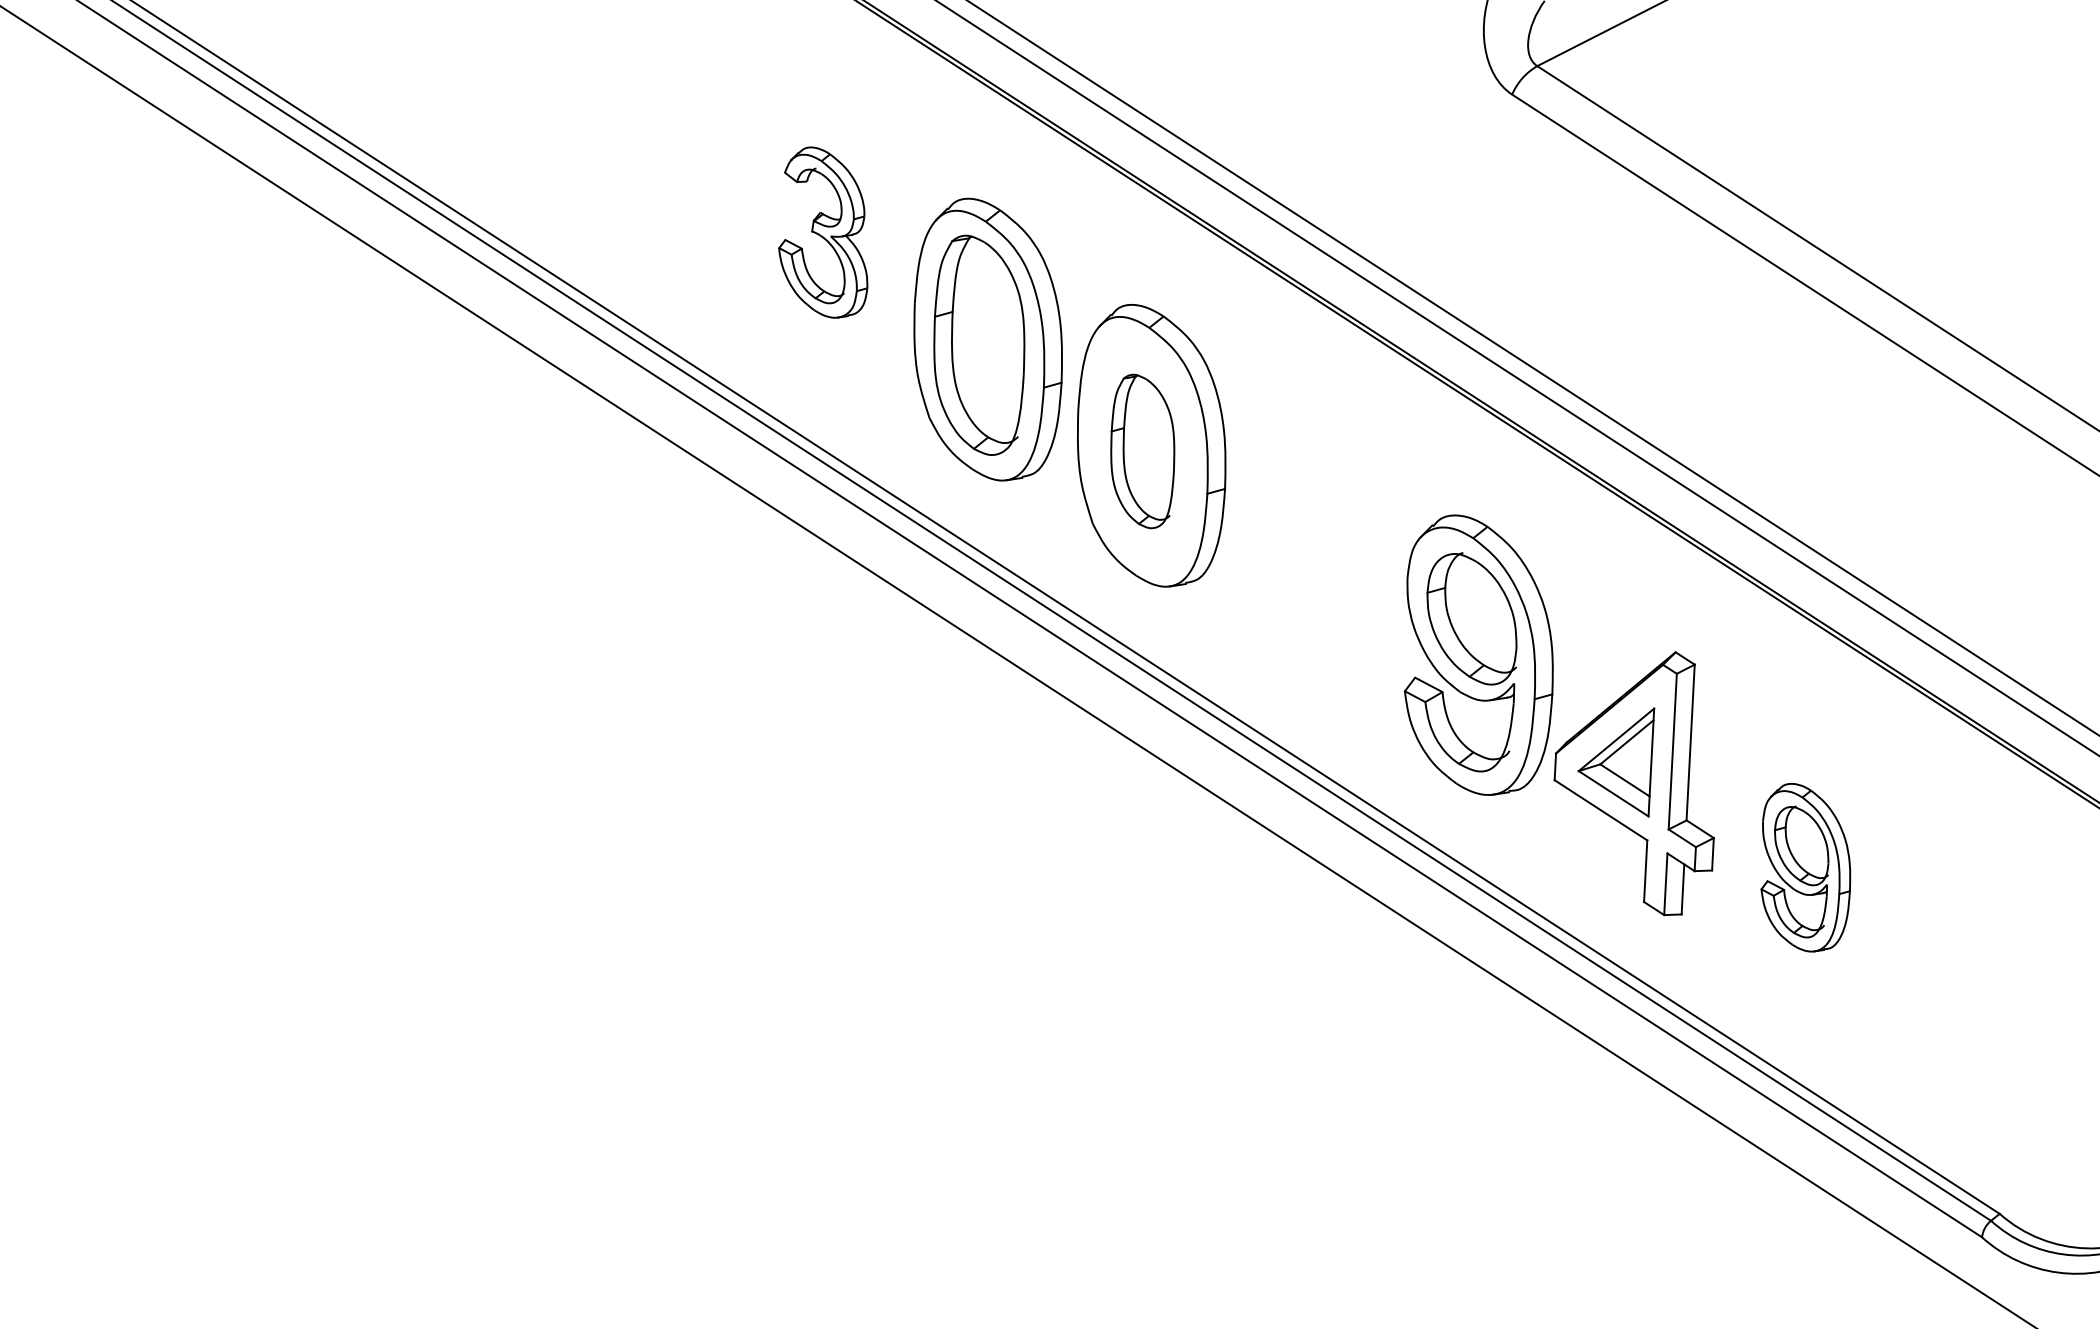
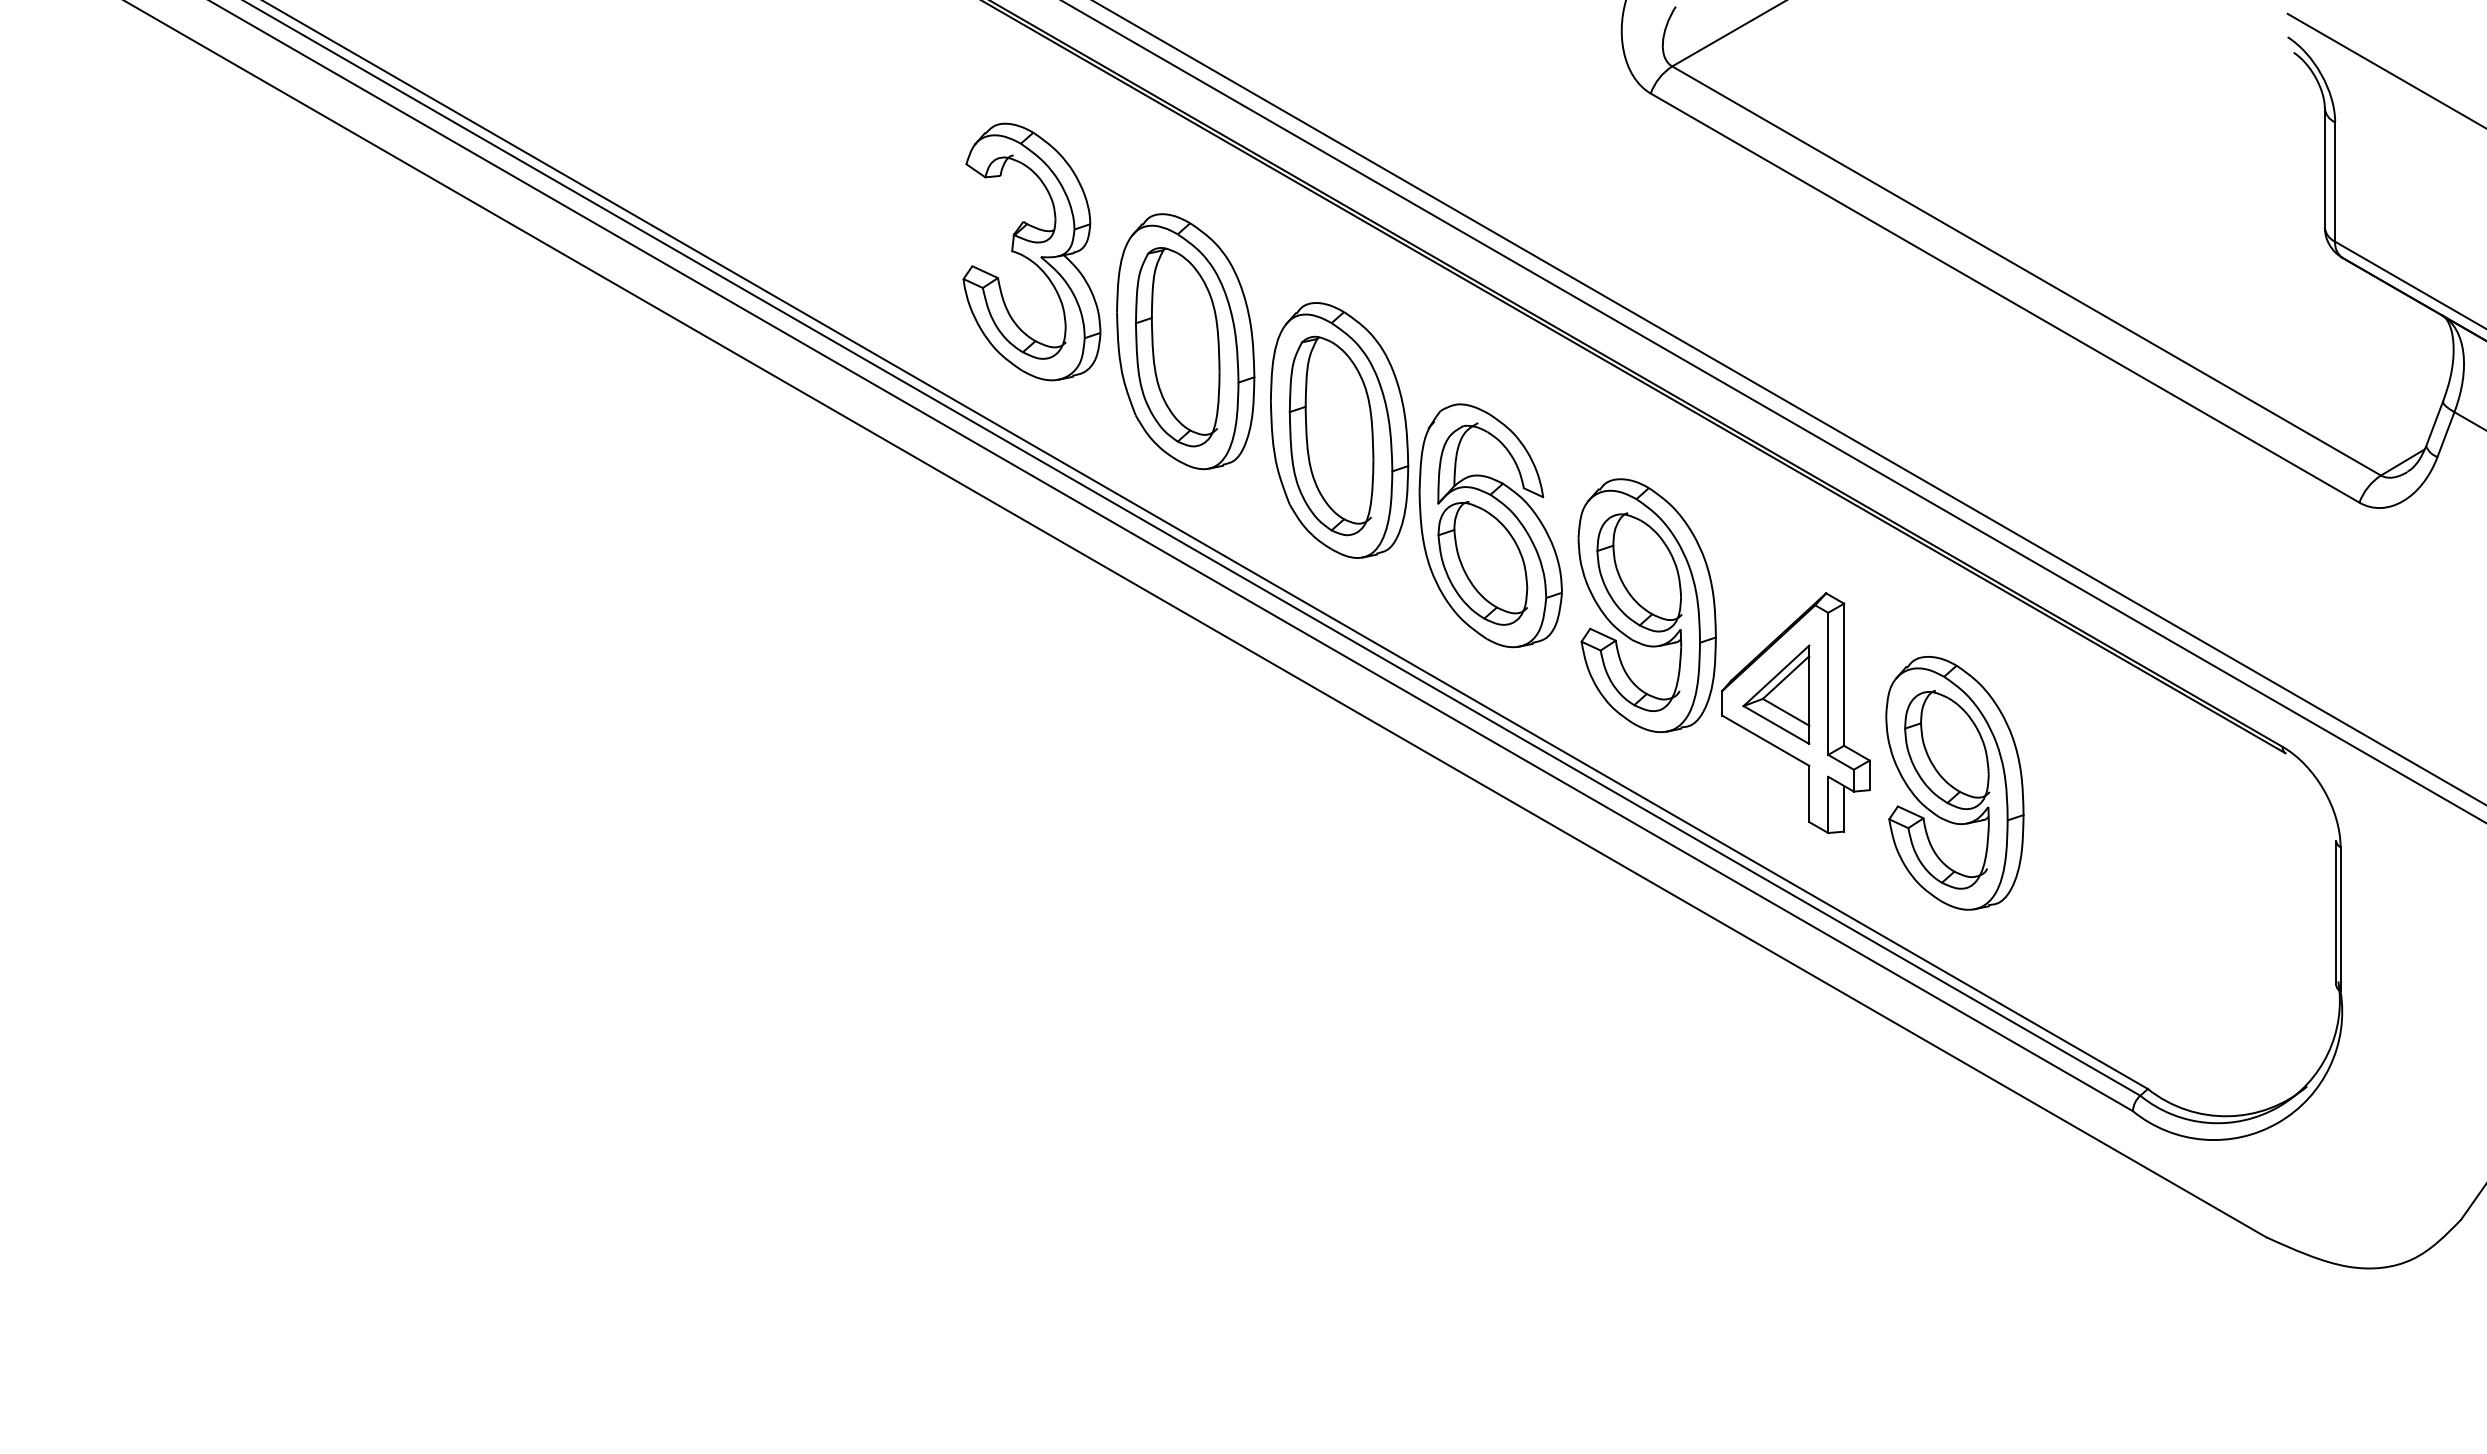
part: (824, 232) -> (1031, 251), size x1.67
part: (1142, 450) -> (1331, 435), size x1.43
part: (1311, 558) -> (1490, 525), added
part: (1805, 868) -> (1954, 783), size x1.67

